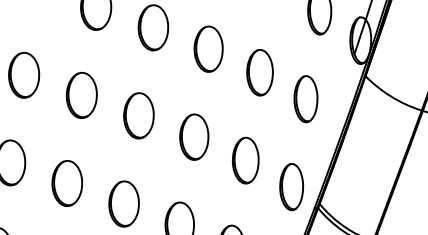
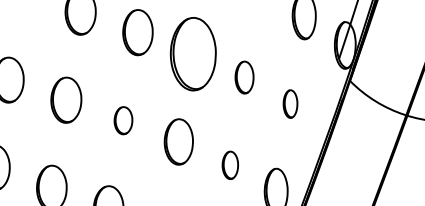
part: (208, 48) -> (193, 53), size x1.6
part: (259, 72) -> (244, 77), size x0.7
part: (305, 99) -> (290, 104), size x0.6
part: (138, 115) -> (123, 120), size x0.6
part: (245, 160) -> (230, 165), size x0.6

